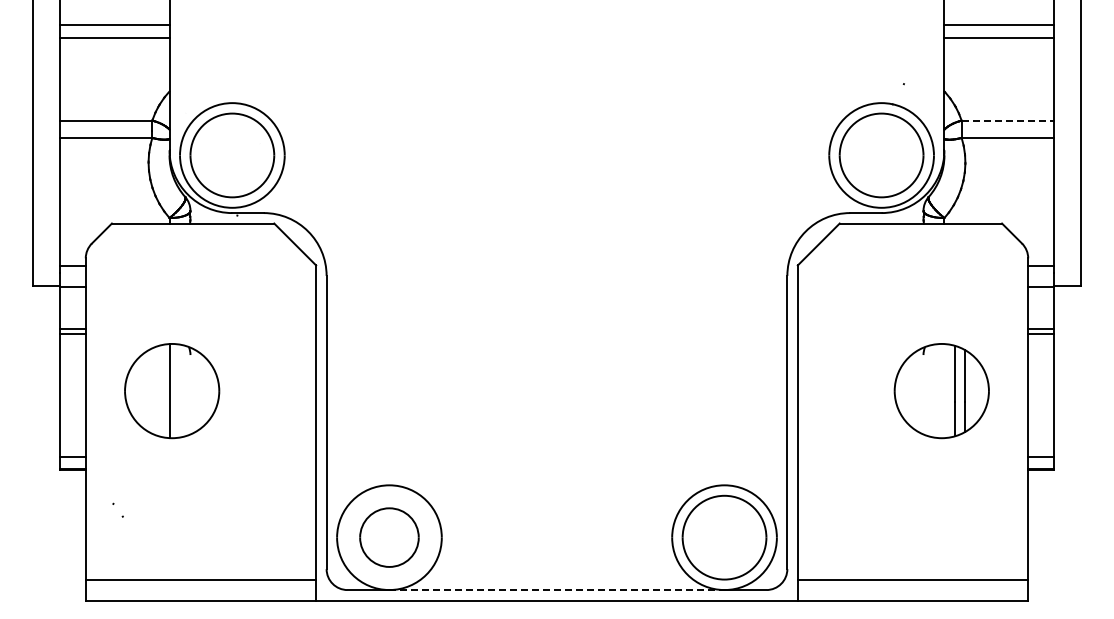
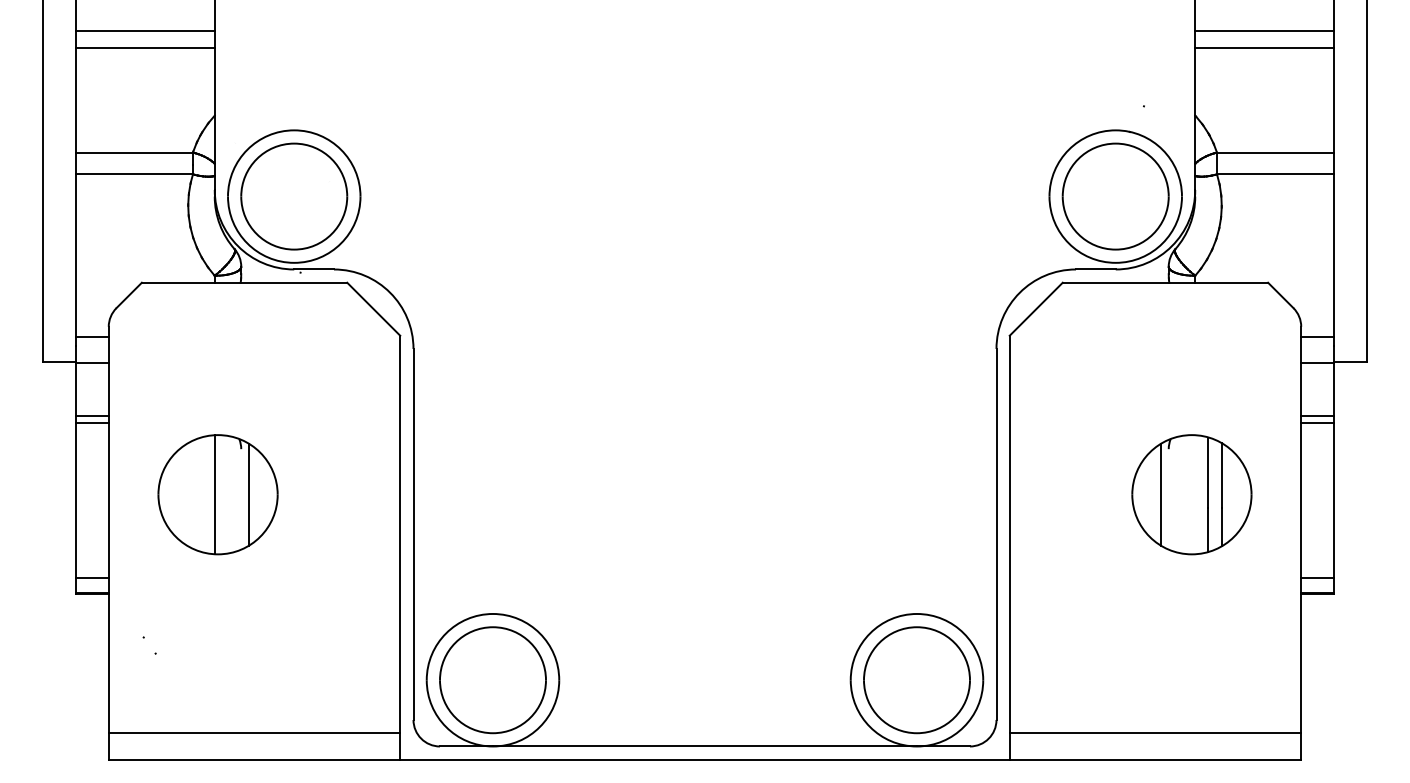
line: (1008, 120) -> (1276, 152), dashed -> solid
line: (196, 390) -> (248, 493), added
line: (917, 390) -> (1161, 493), added
part: (389, 537) -> (493, 679), size x1.43
line: (556, 590) -> (704, 747), dashed -> solid

